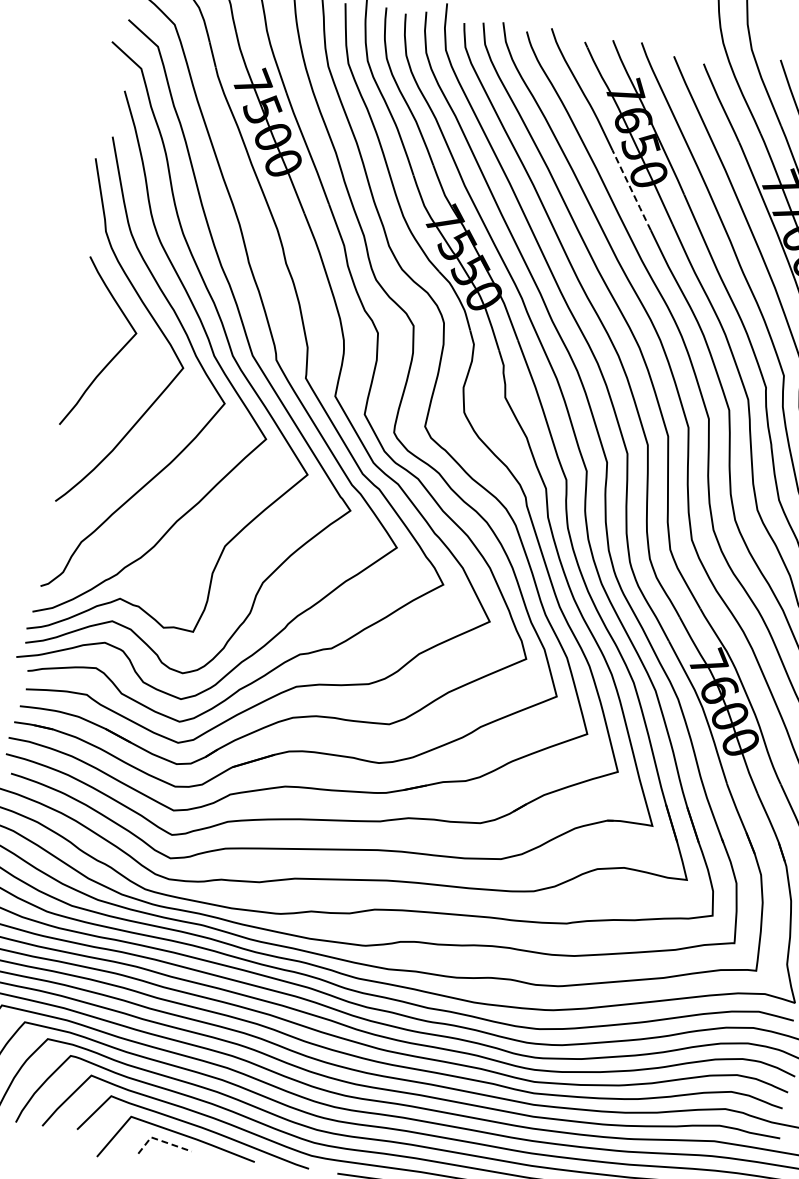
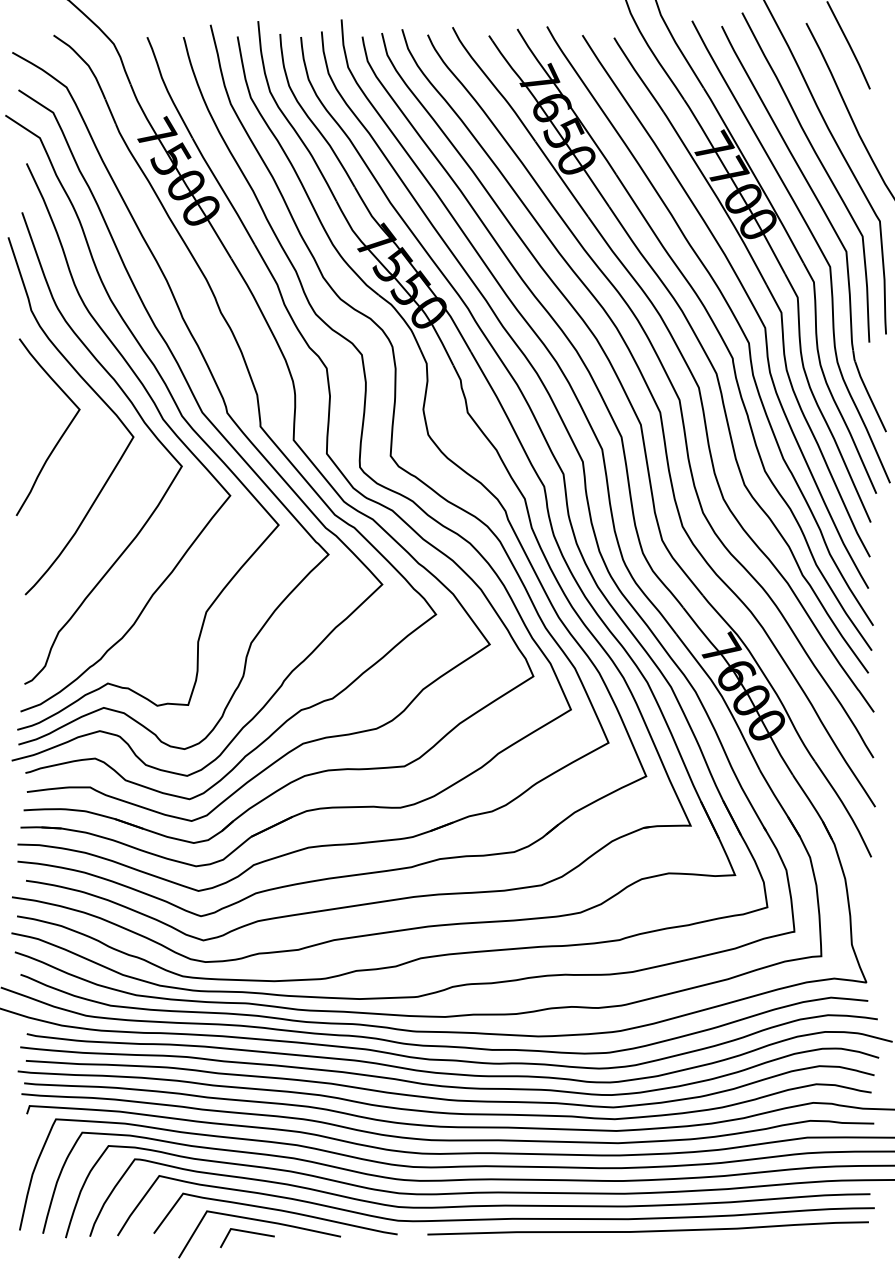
line: (632, 191) -> (562, 180), dashed -> solid
line: (161, 1140) -> (241, 1230), dashed -> solid

